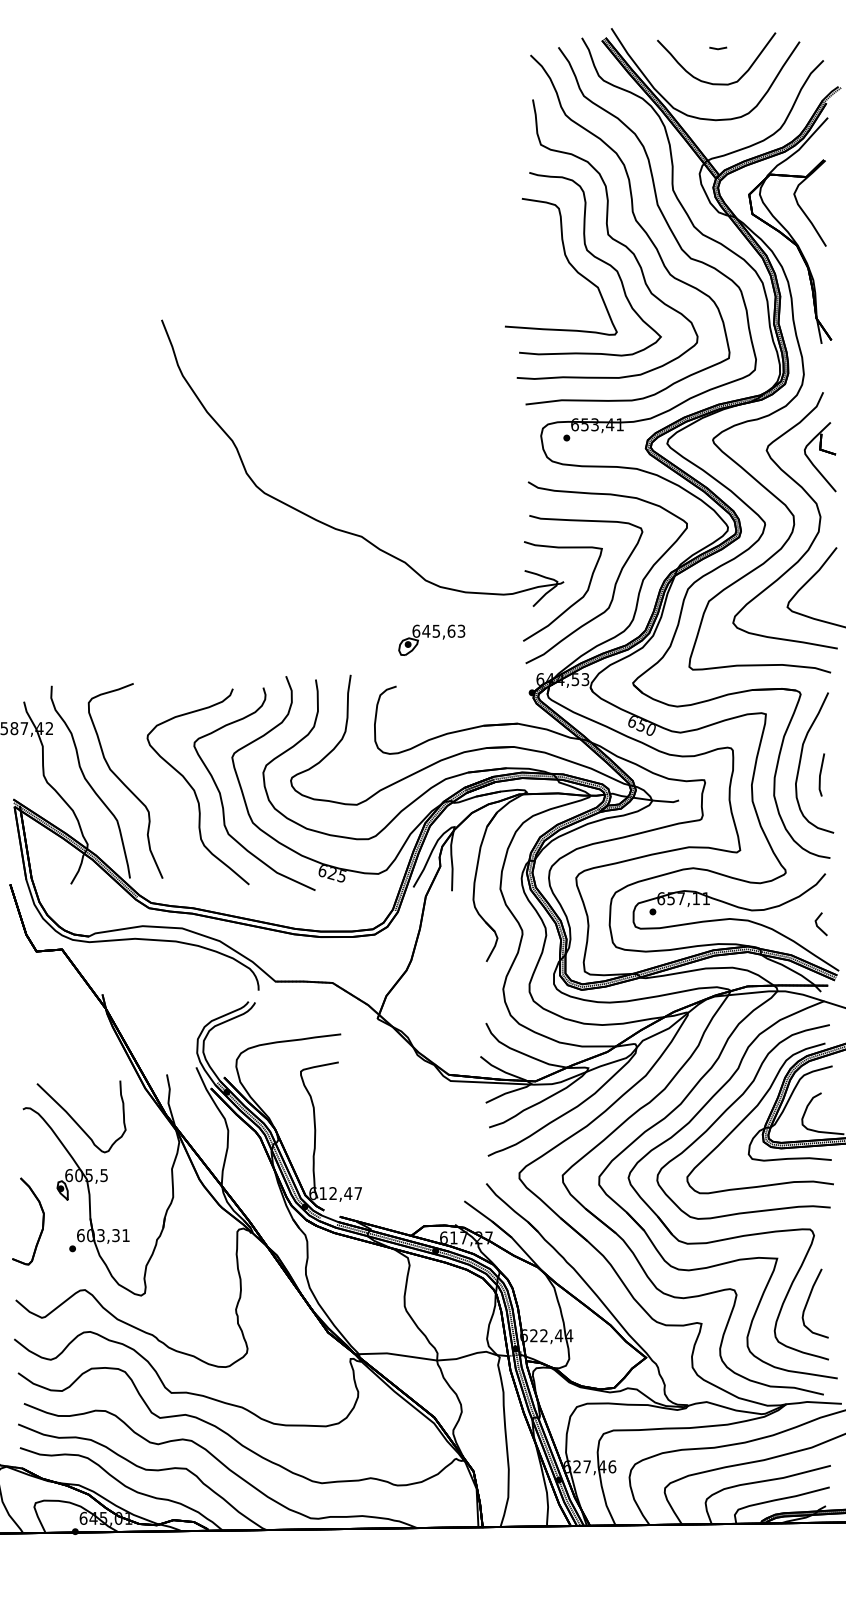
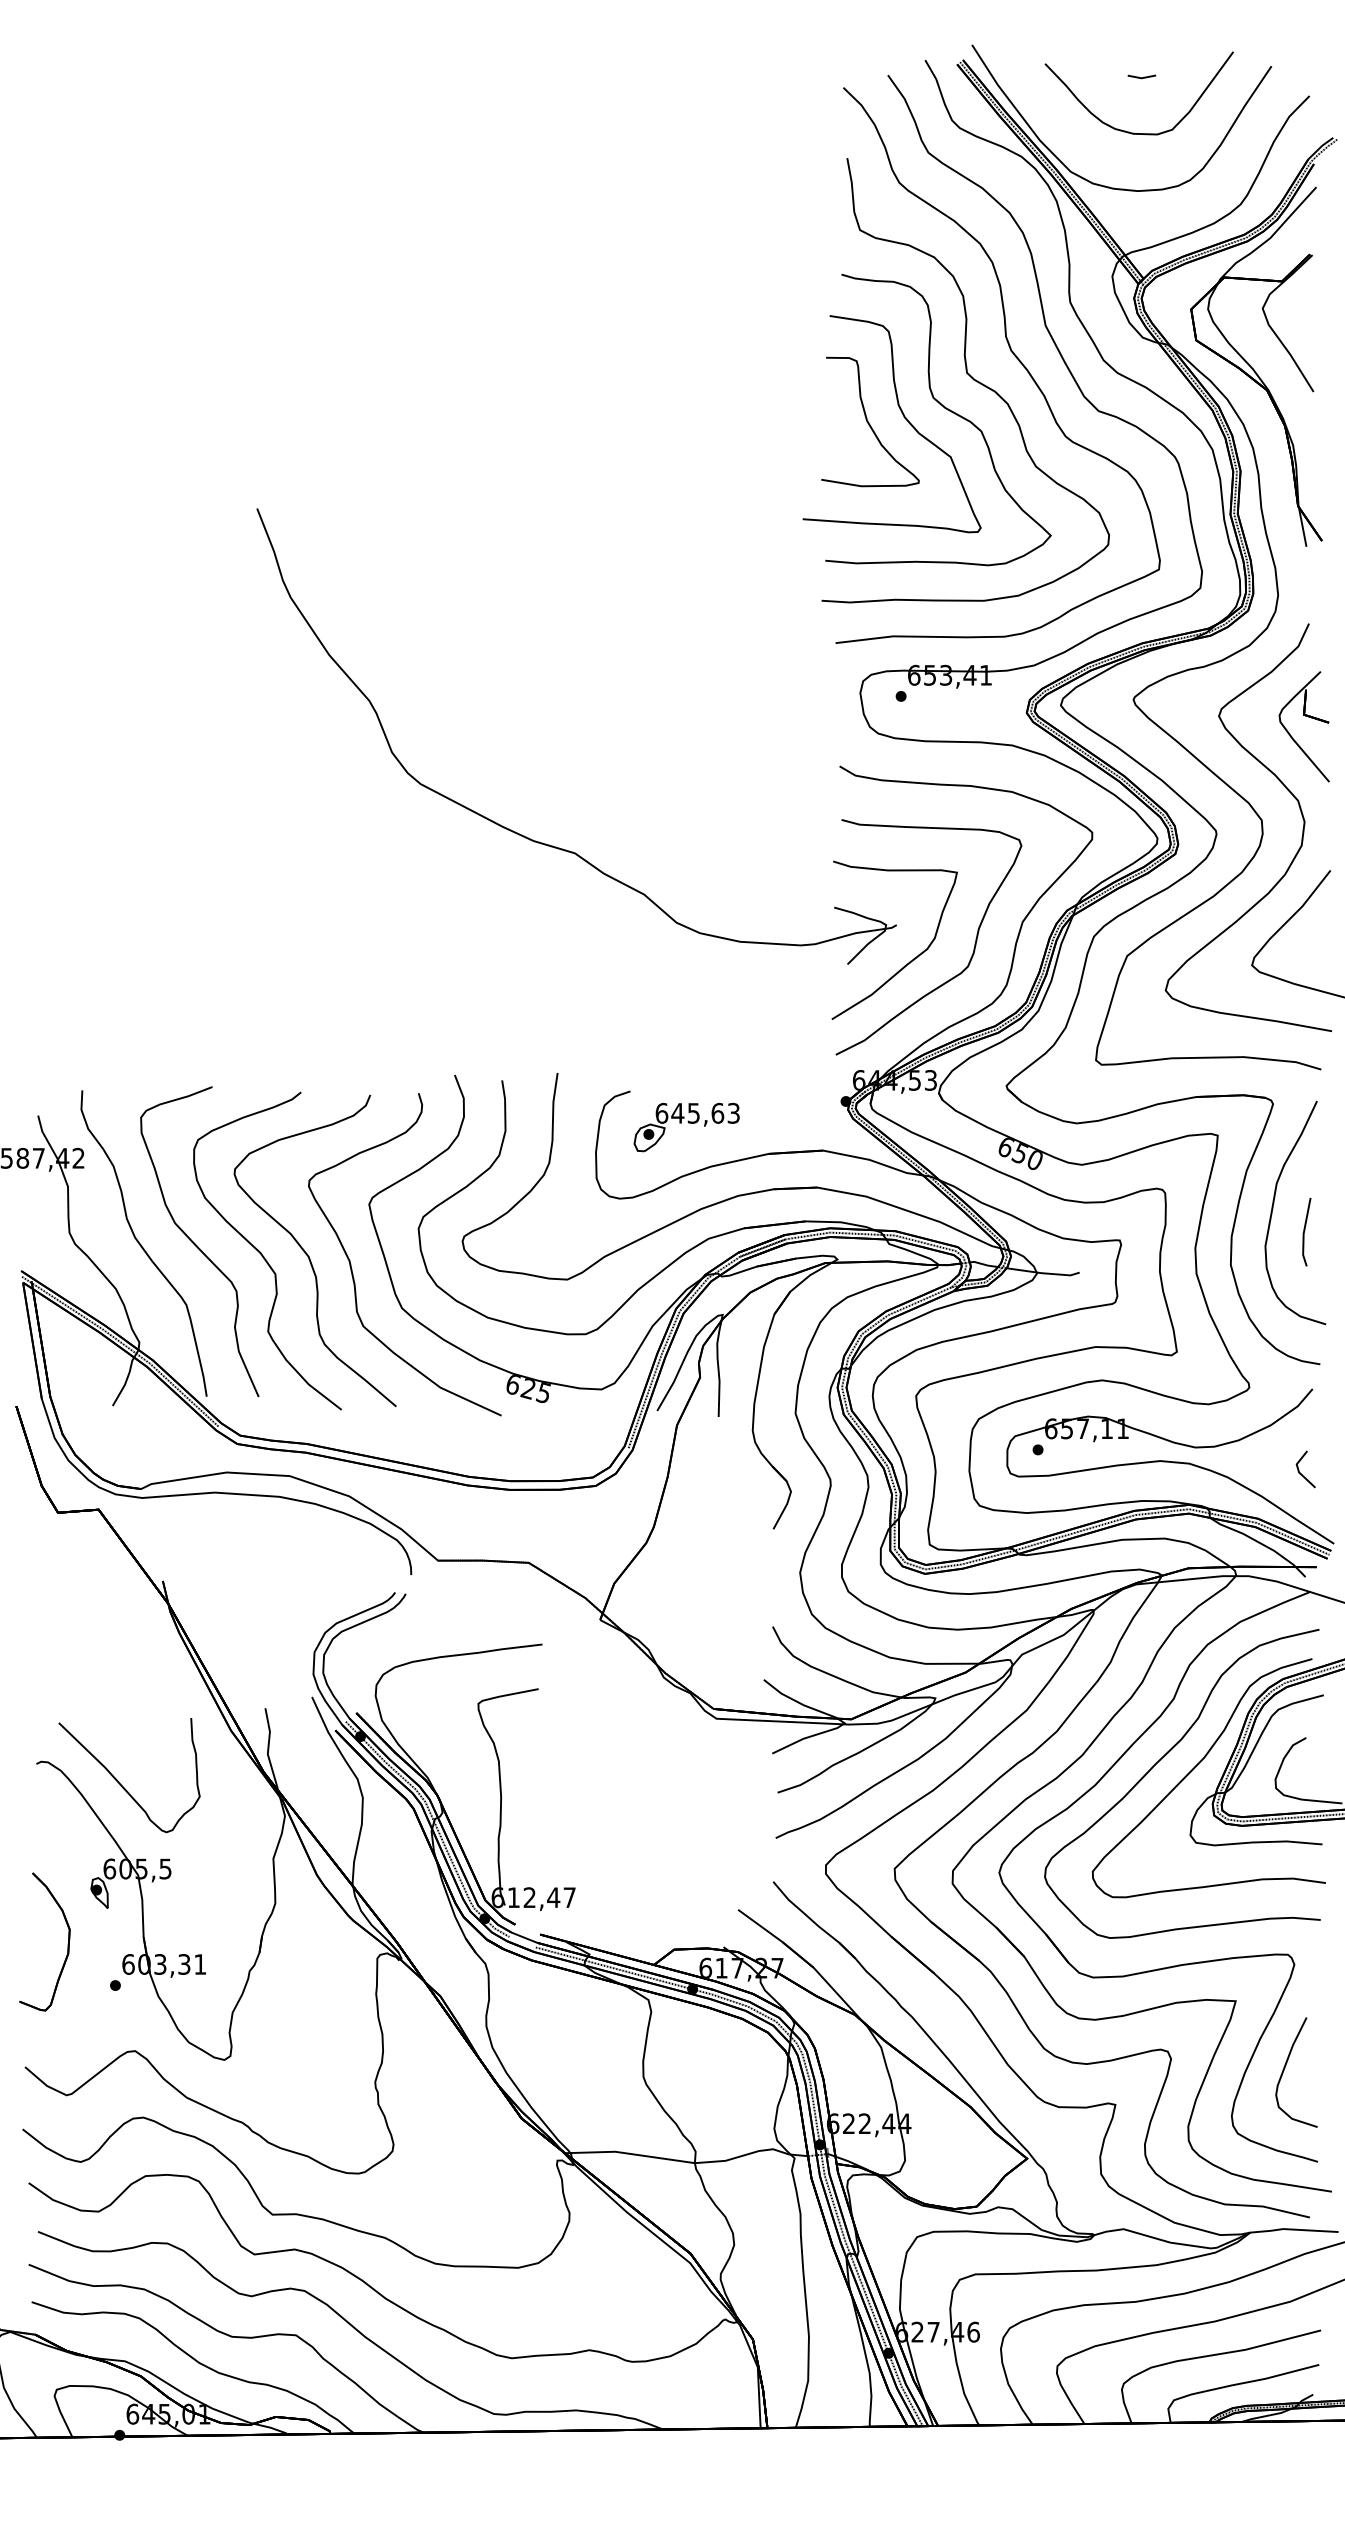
part: (547, 265) -> (870, 422), added
part: (431, 639) -> (686, 1126), moved
part: (168, 786) -> (267, 1250), added

